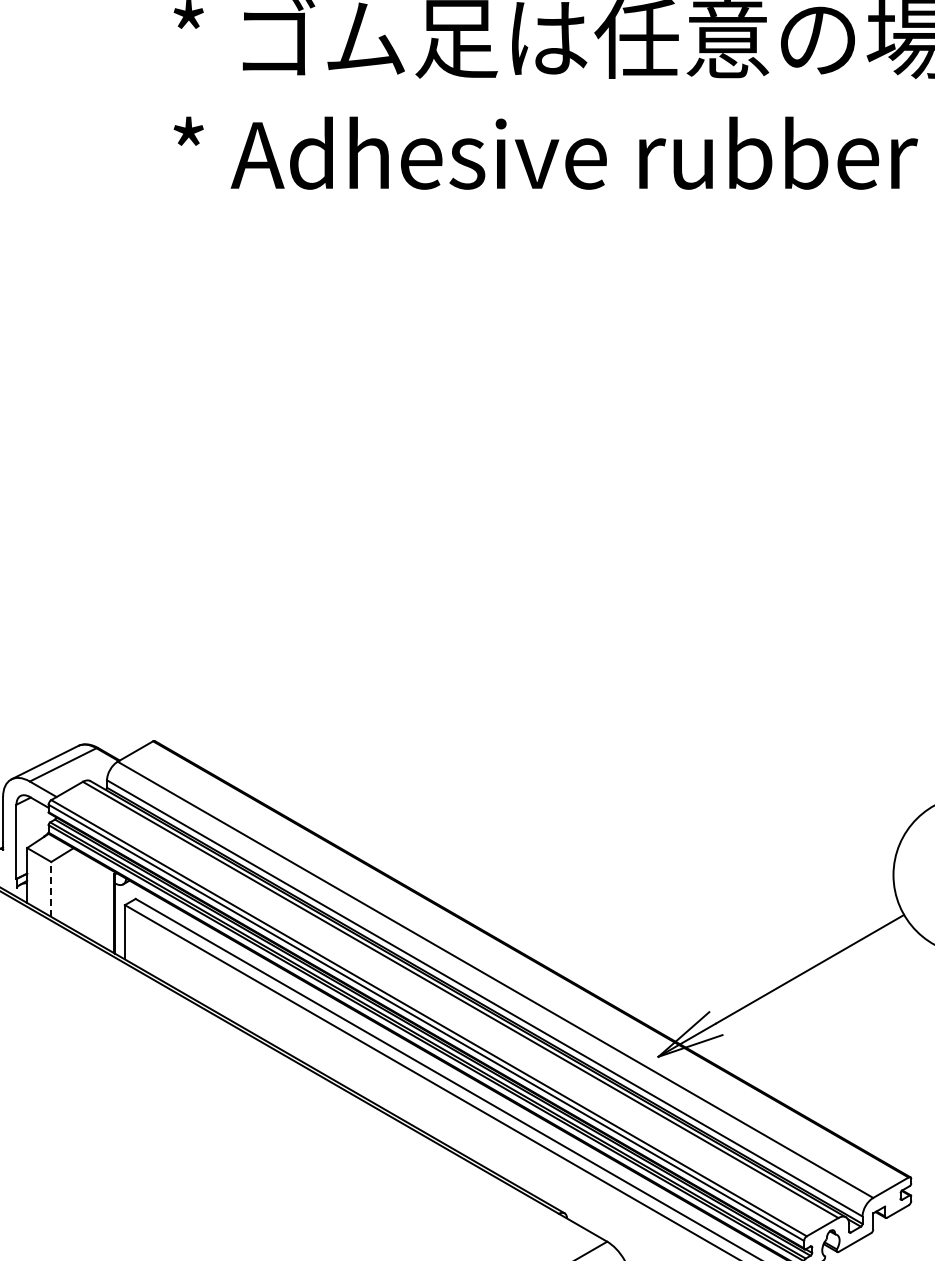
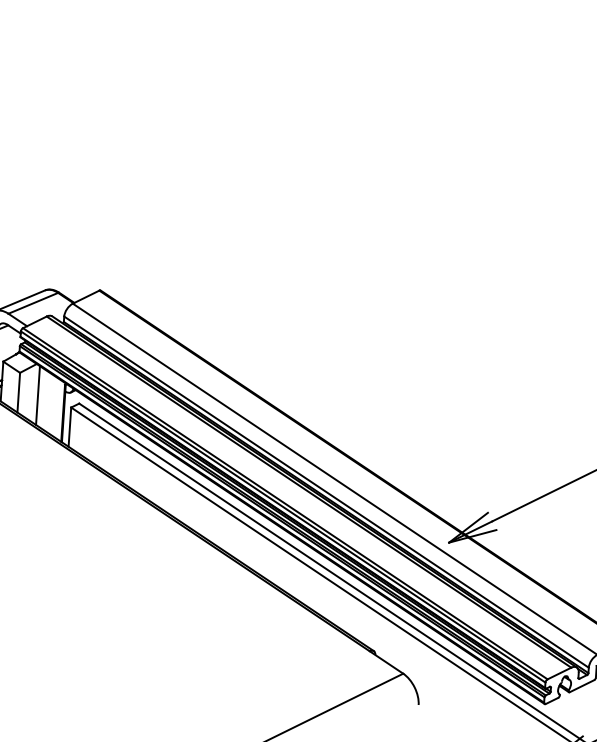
line: (51, 888) -> (18, 392), dashed -> solid
line: (78, 891) -> (38, 395), added

